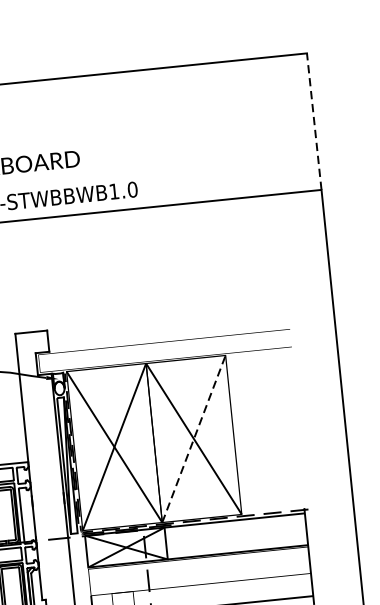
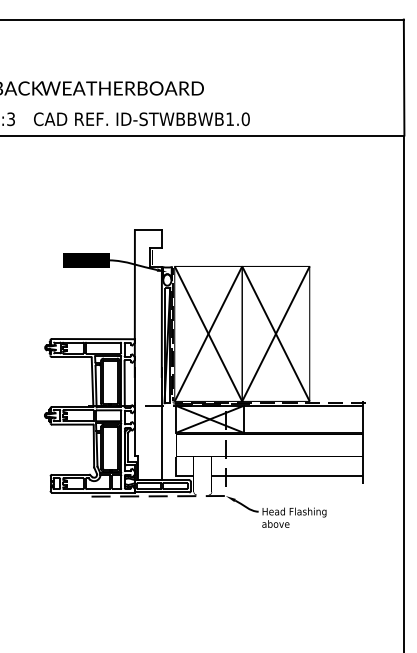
line: (314, 121) -> (404, 77), dashed -> solid
line: (194, 438) -> (276, 333), dashed -> solid

